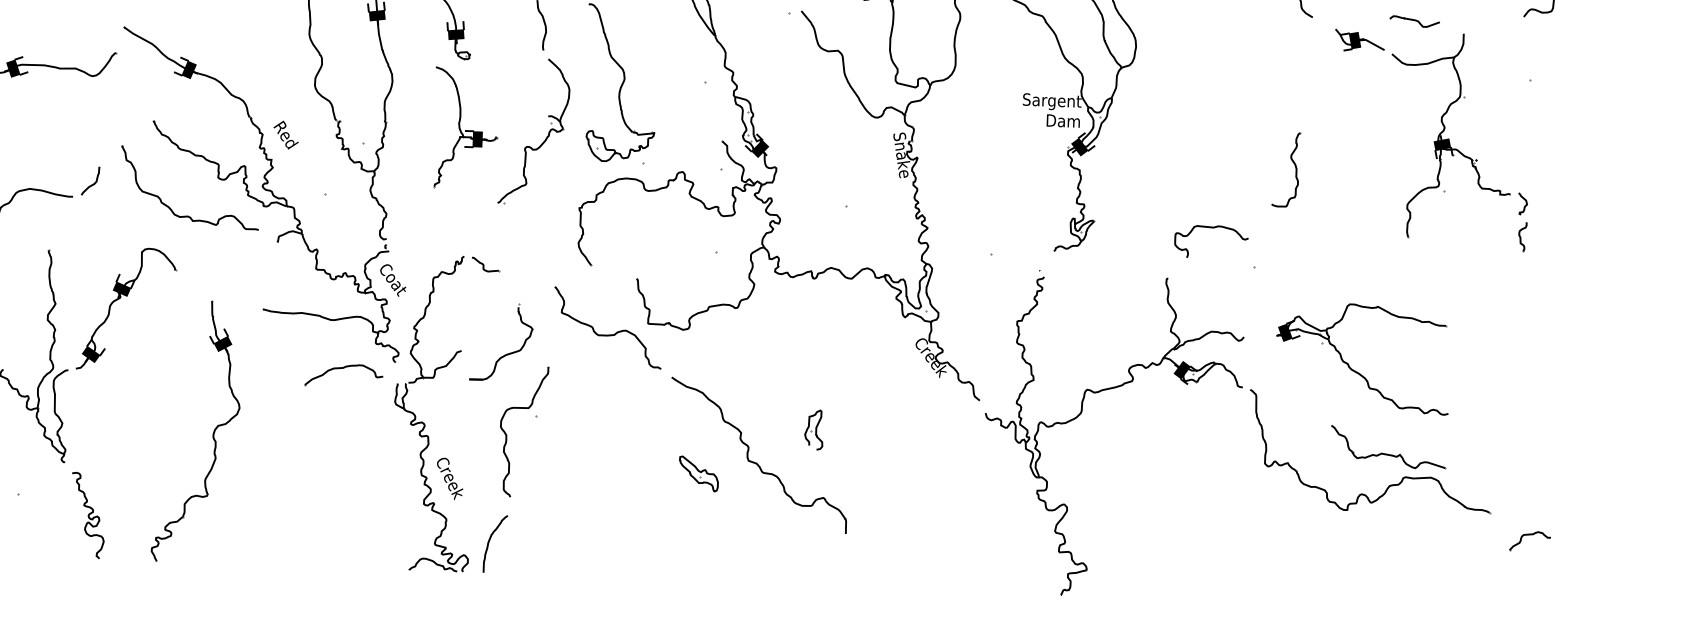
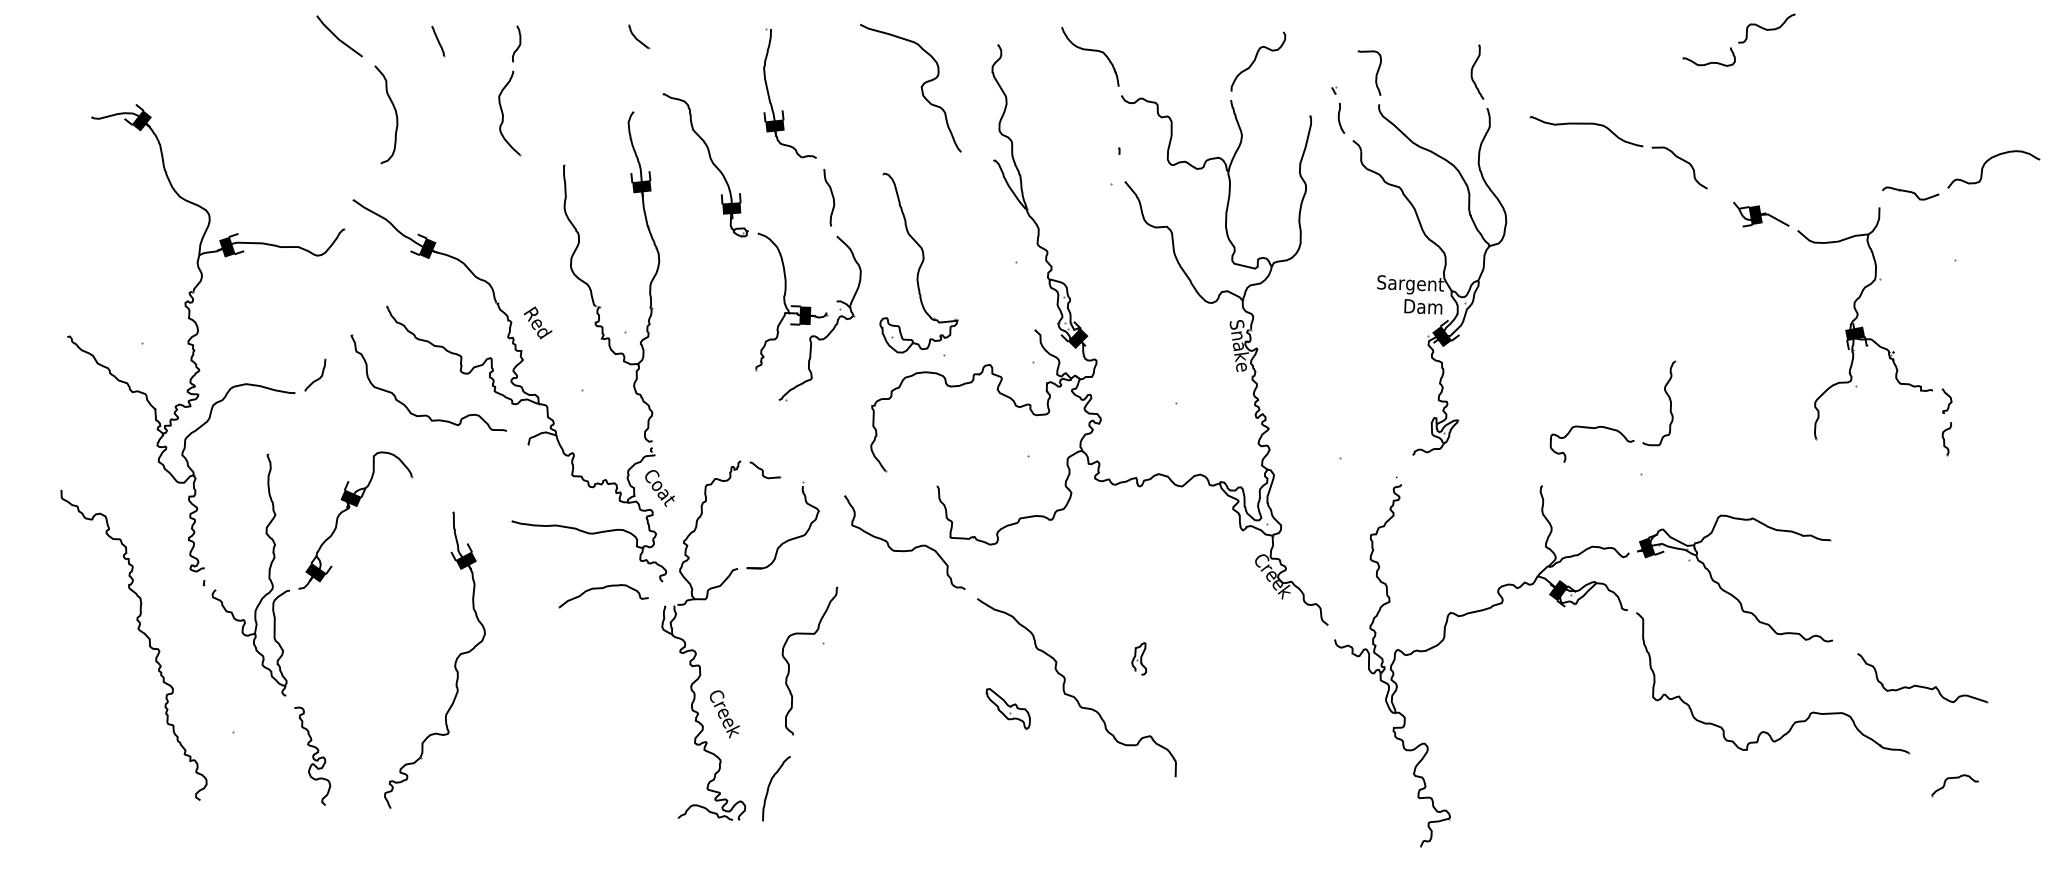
part: (1414, 21) -> (1910, 193), moved
part: (465, 126) -> (791, 301), moved
part: (1295, 168) -> (1669, 401), moved
part: (505, 354) -> (788, 539), moved
part: (1355, 370) -> (1727, 591), moved
part: (814, 429) -> (1139, 658), size x0.71
part: (1386, 453) -> (1920, 685), moved

